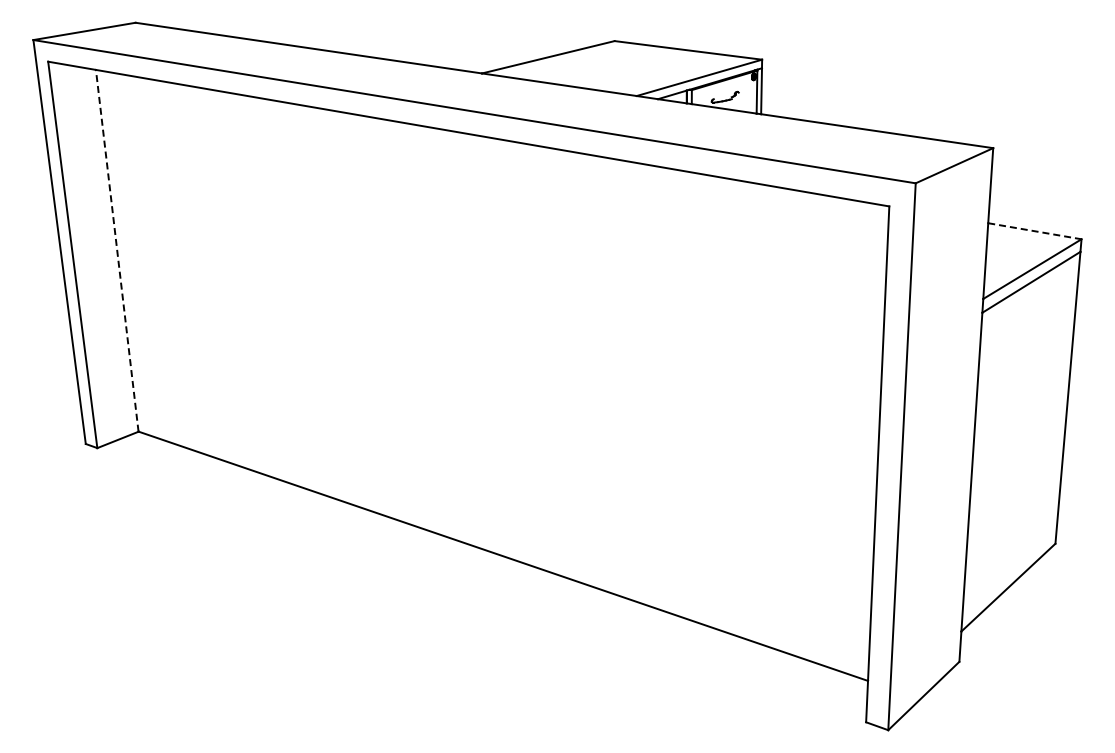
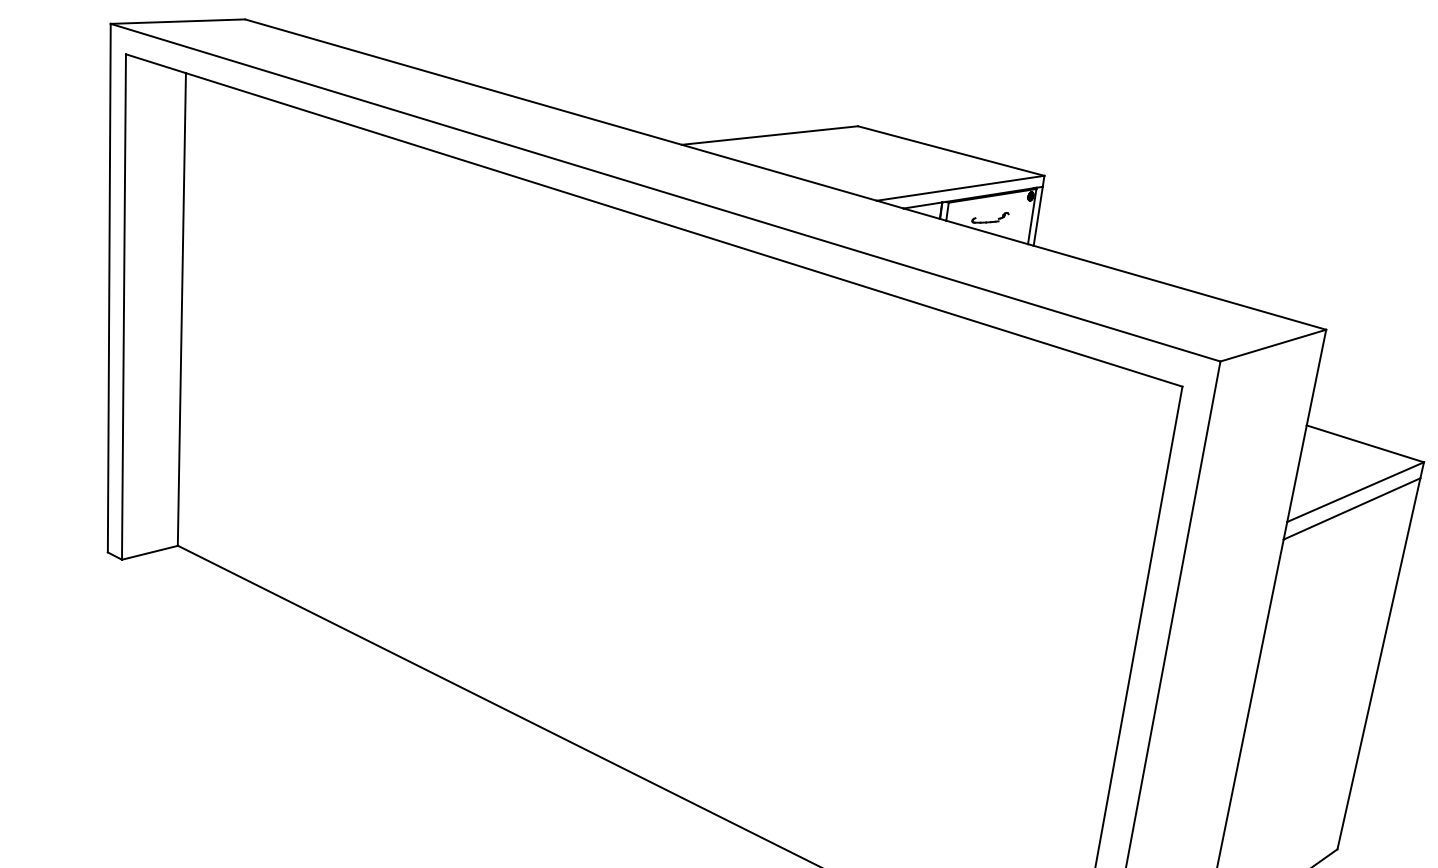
line: (1035, 231) -> (1366, 444), dashed -> solid
line: (117, 250) -> (182, 309), dashed -> solid

